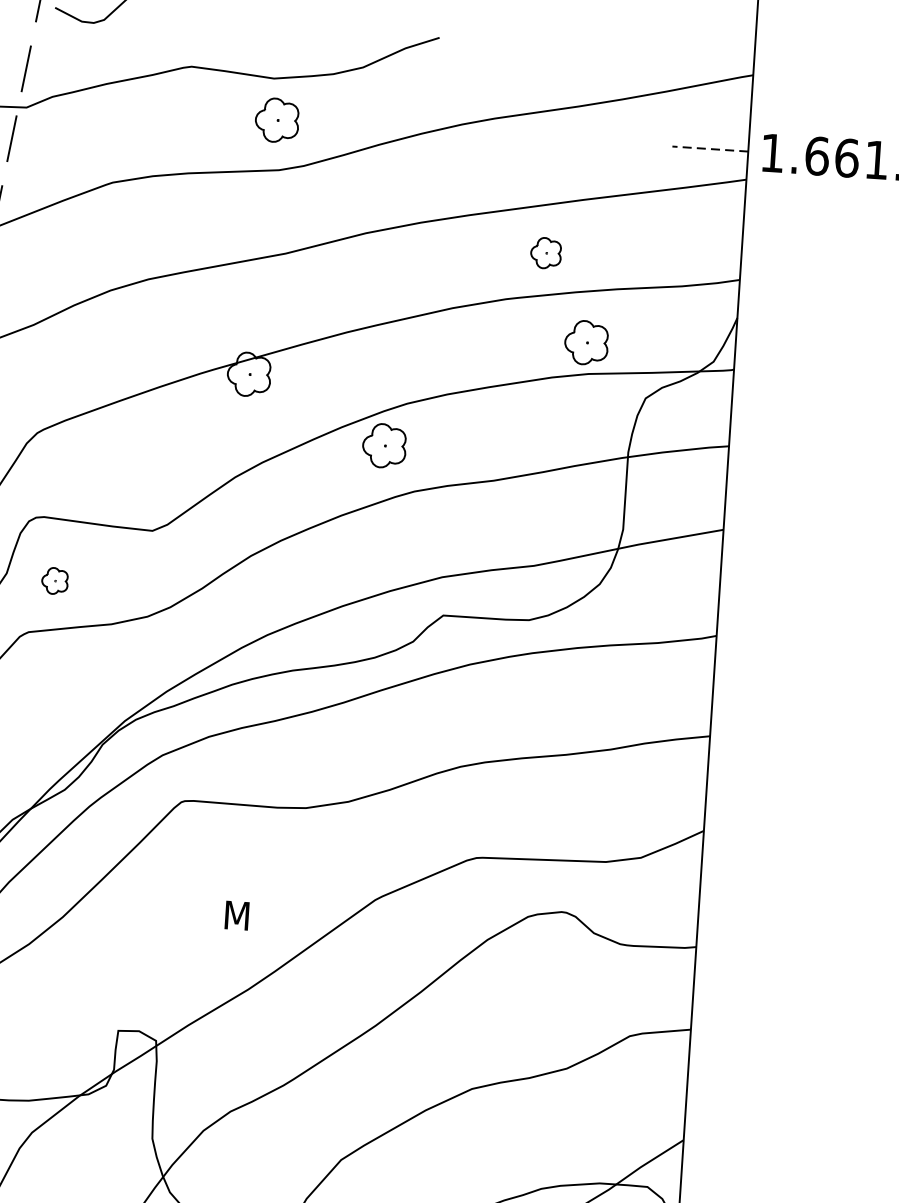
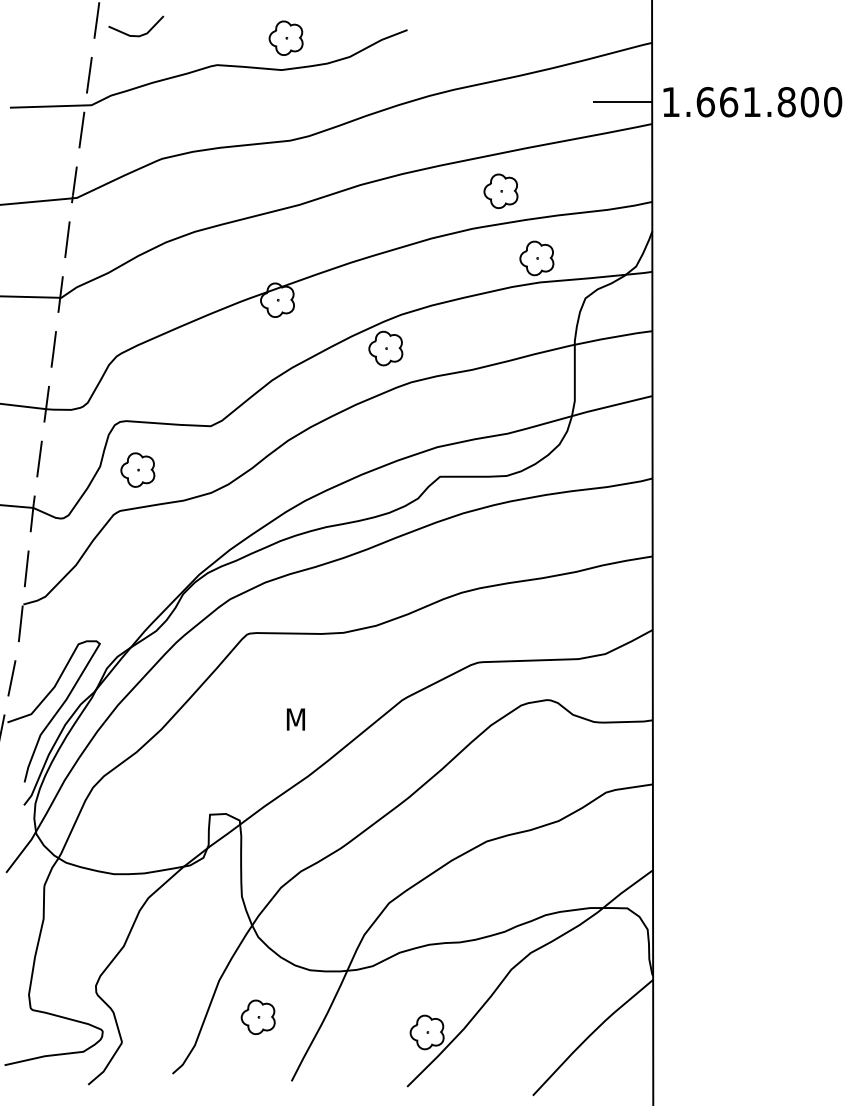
part: (276, 119) -> (285, 37), moved
line: (710, 149) -> (622, 102), dashed -> solid
part: (545, 252) -> (500, 190), size x1.43
part: (54, 580) -> (137, 469), size x1.67

